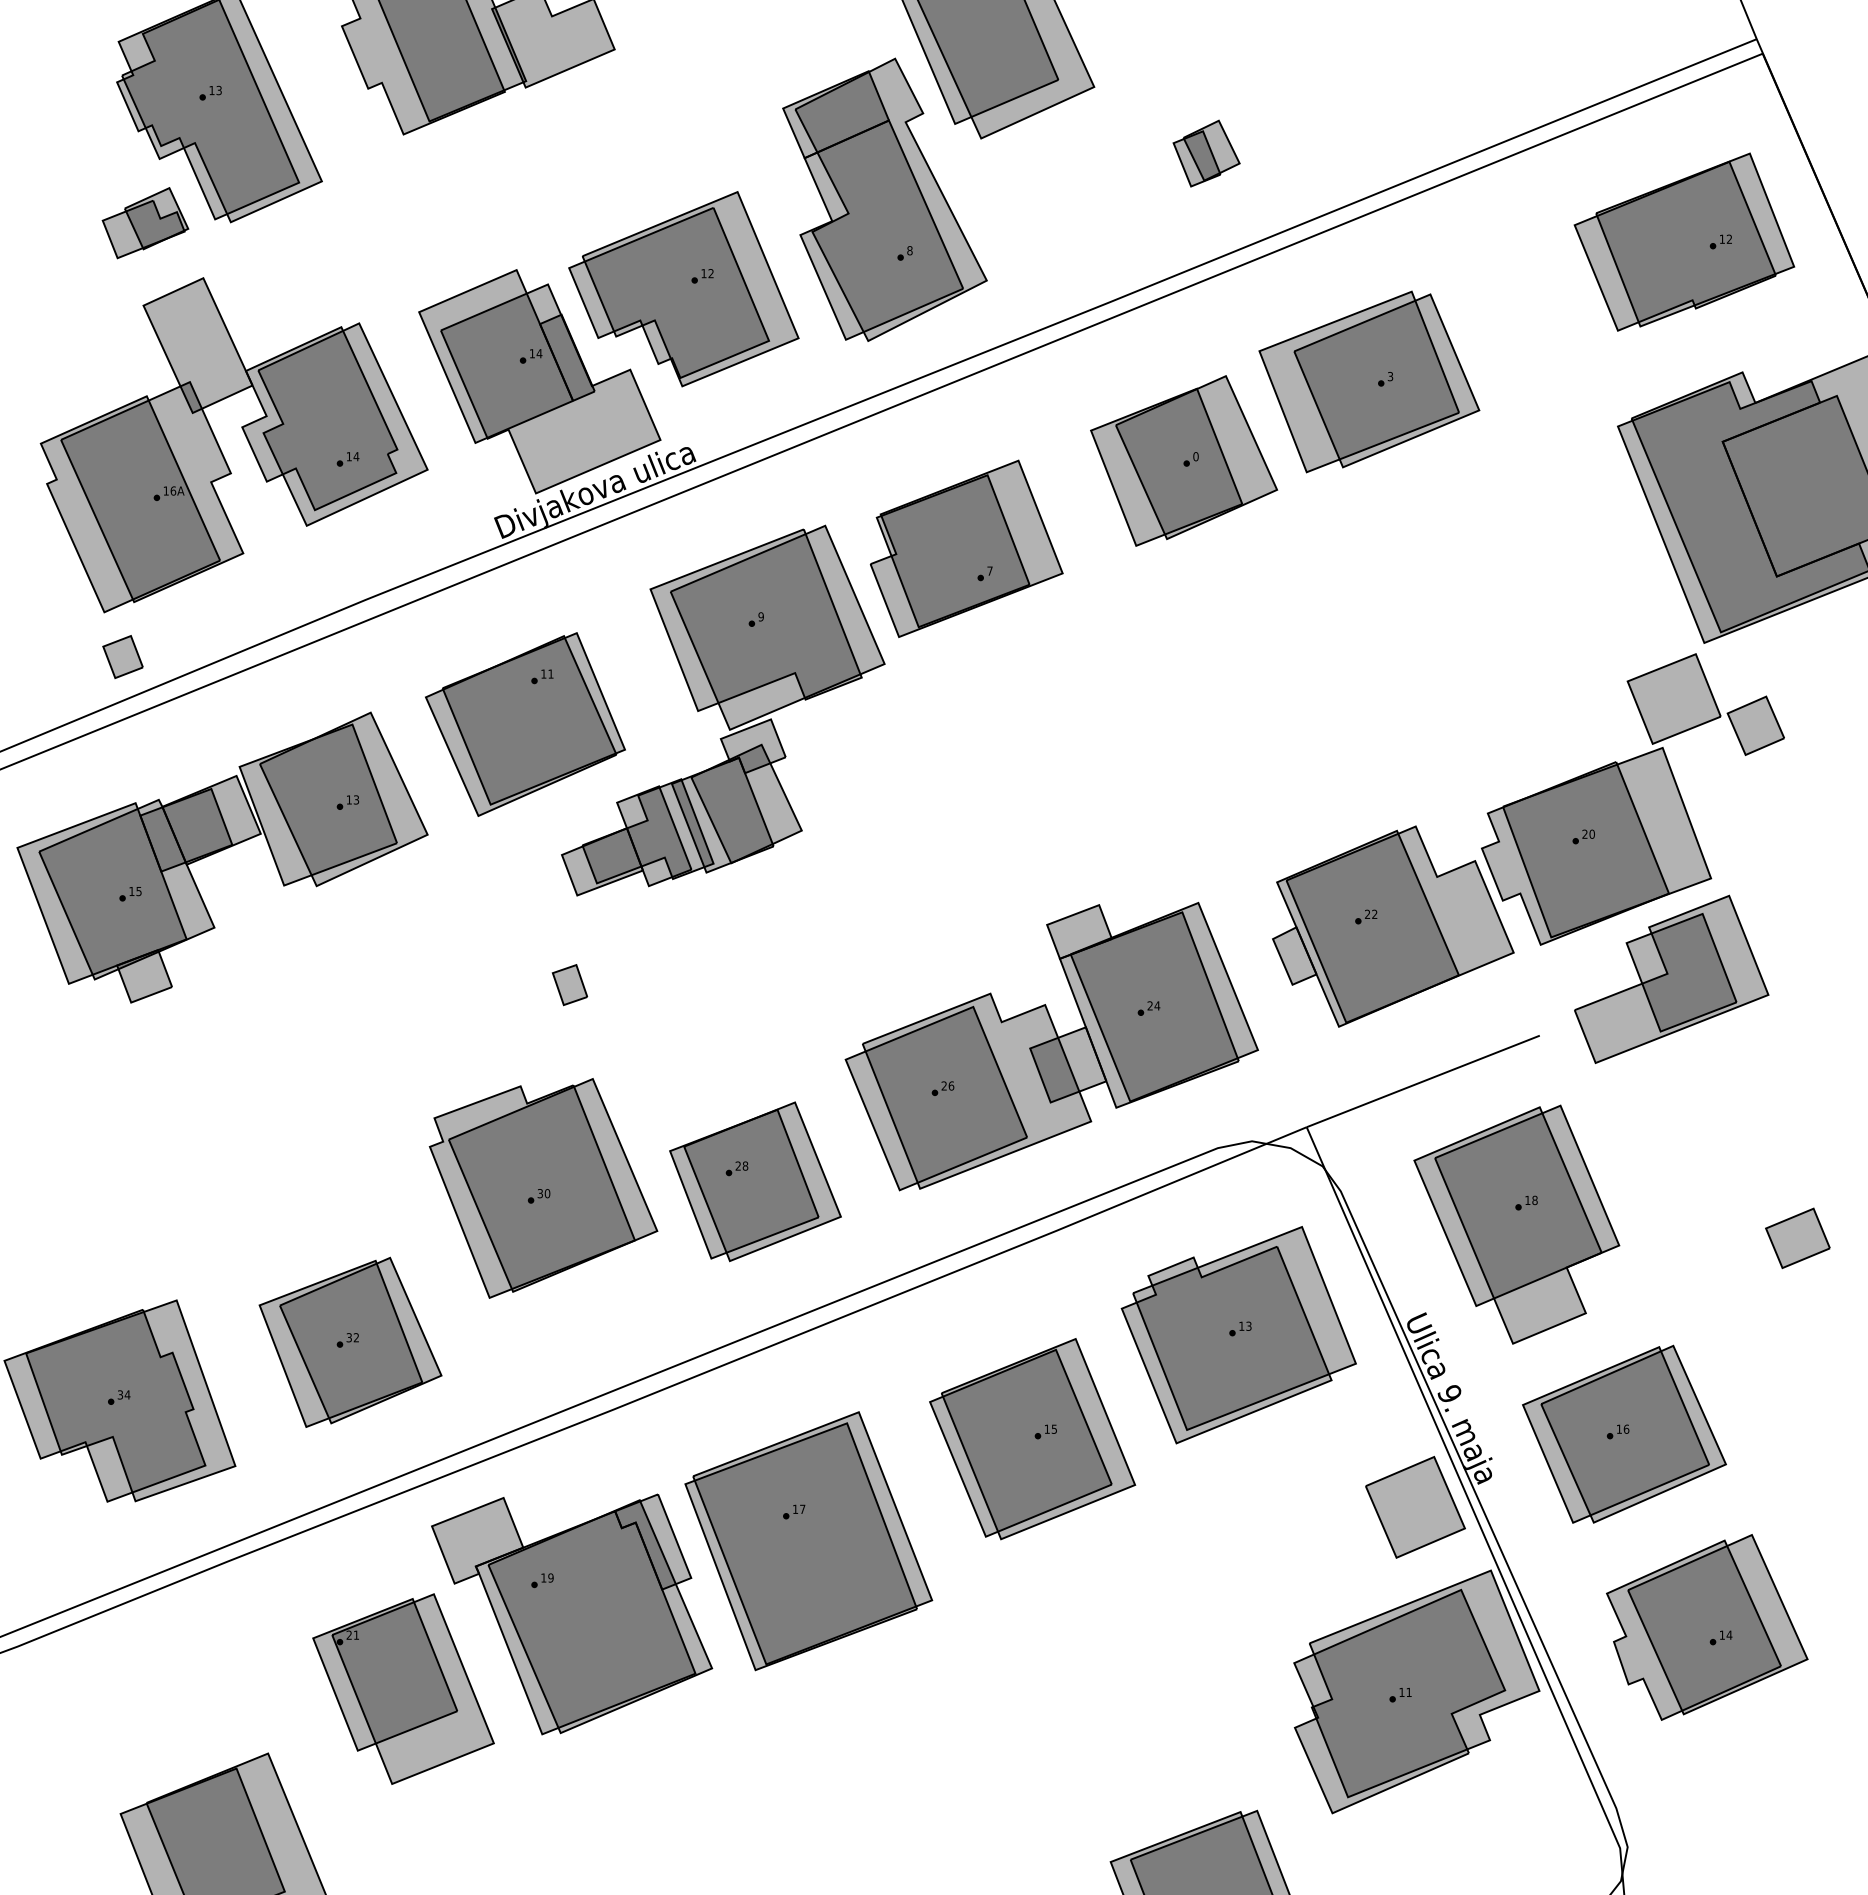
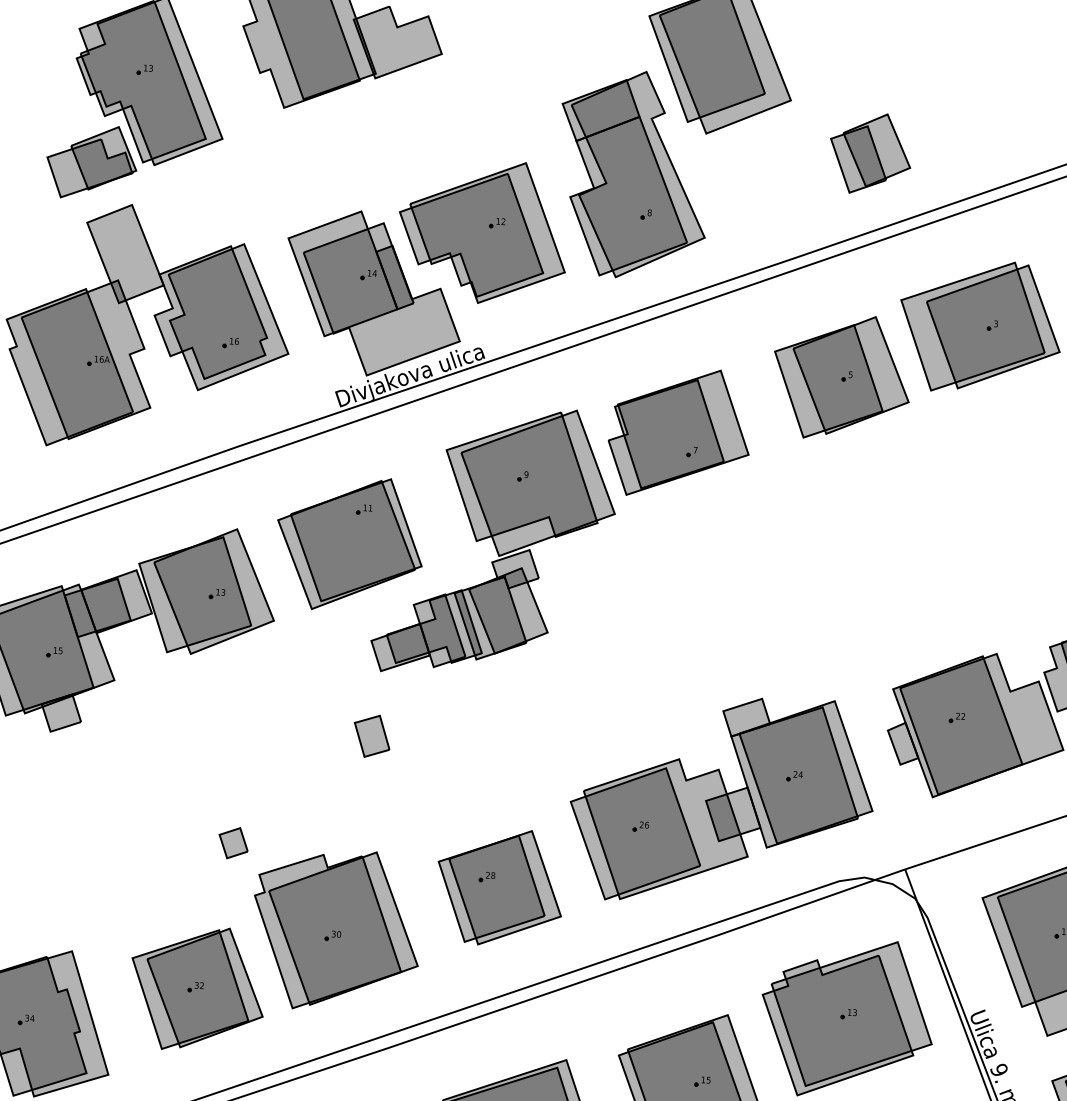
part: (1206, 153) -> (870, 153), size x1.67
part: (145, 223) -> (91, 162), size x1.43
text: (356, 456) -> (236, 341), 14 -> 16
text: (1195, 456) -> (850, 374), 0 -> 5
part: (122, 656) -> (233, 842), moved
part: (569, 984) -> (371, 735), size x1.43
part: (543, 1188) -> (336, 930), moved

